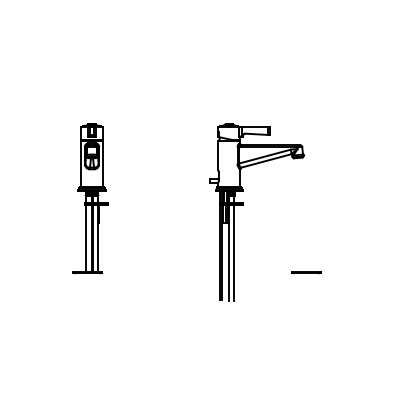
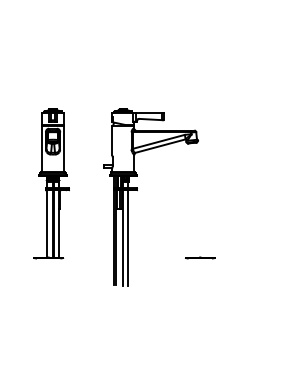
part: (243, 205) -> (137, 190), moved

